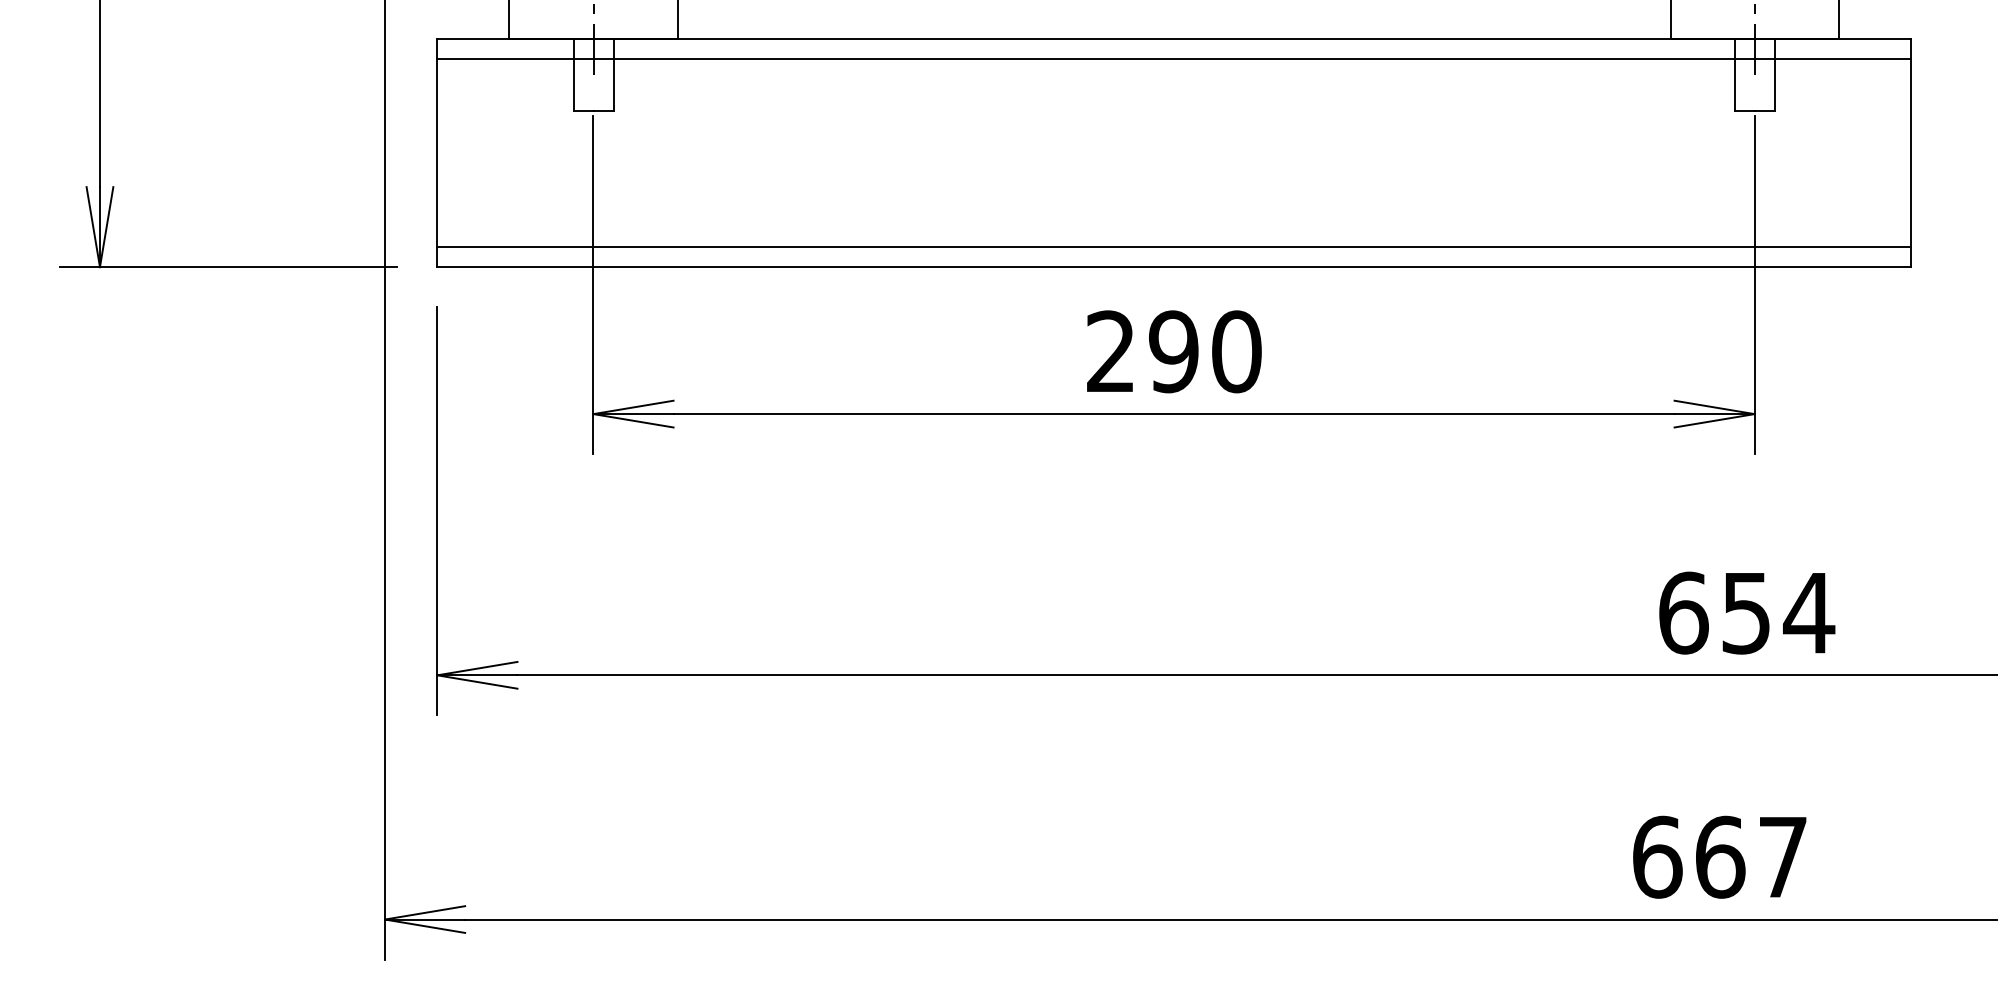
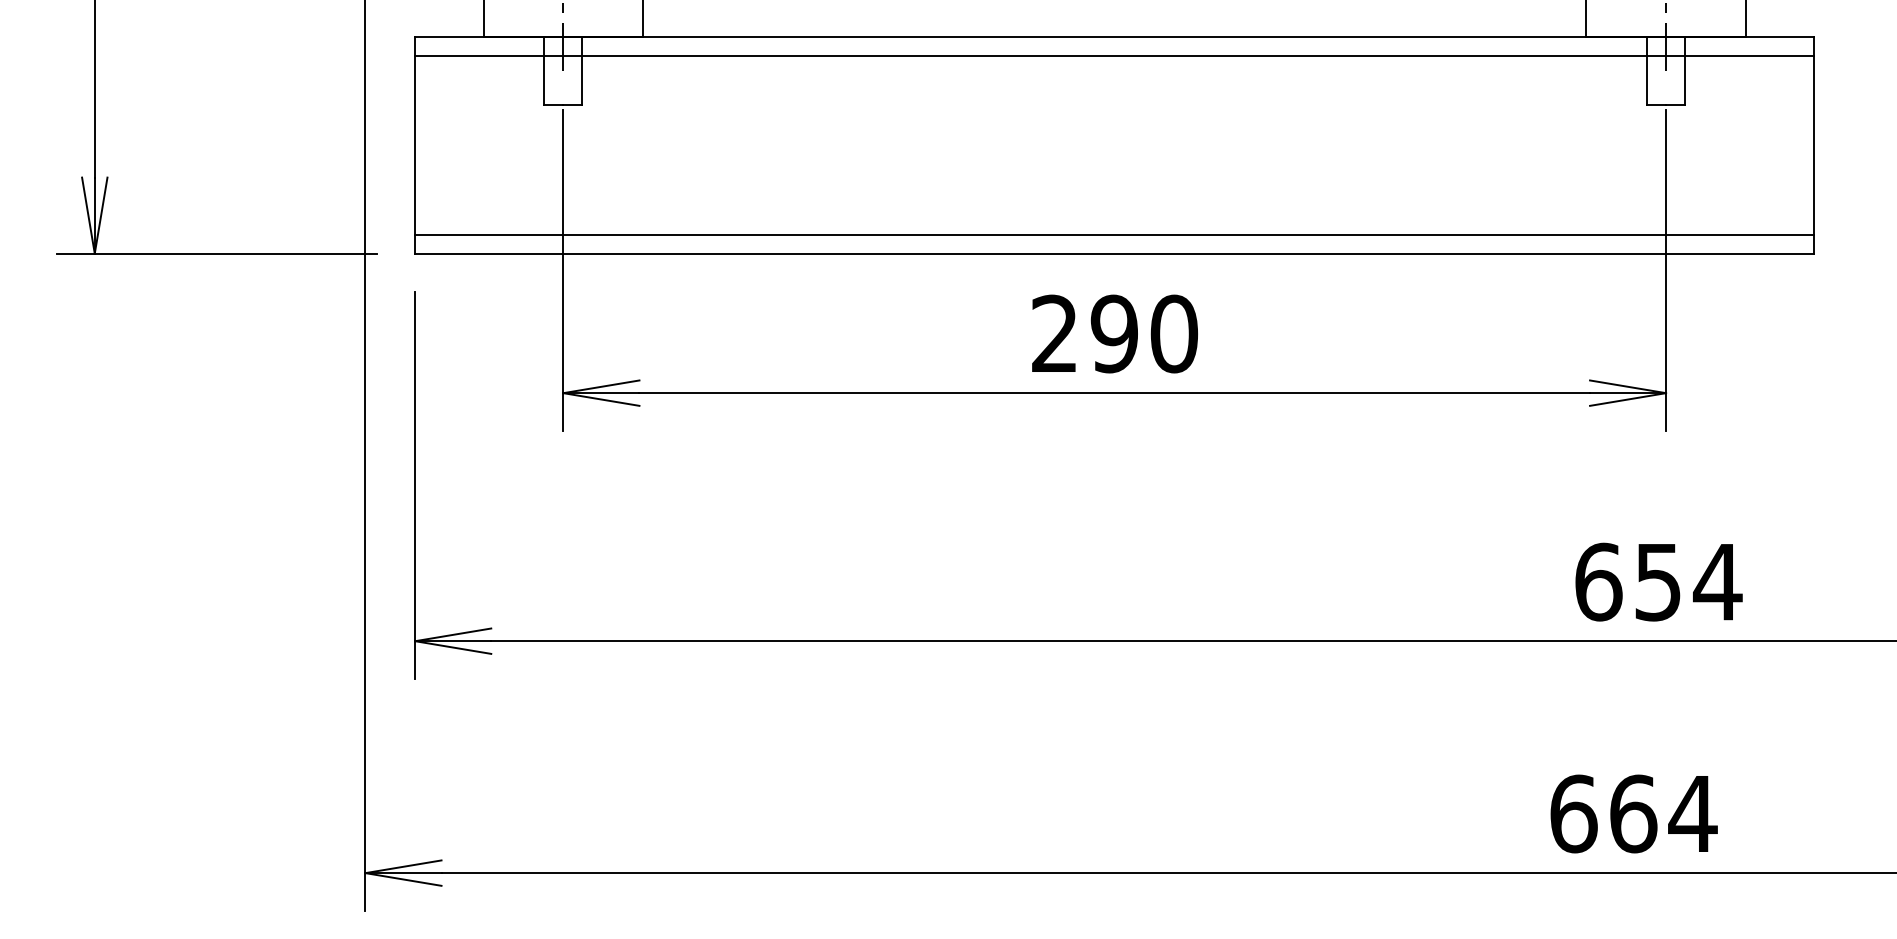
text: (1782, 857) -> (1692, 814), 667 -> 664

